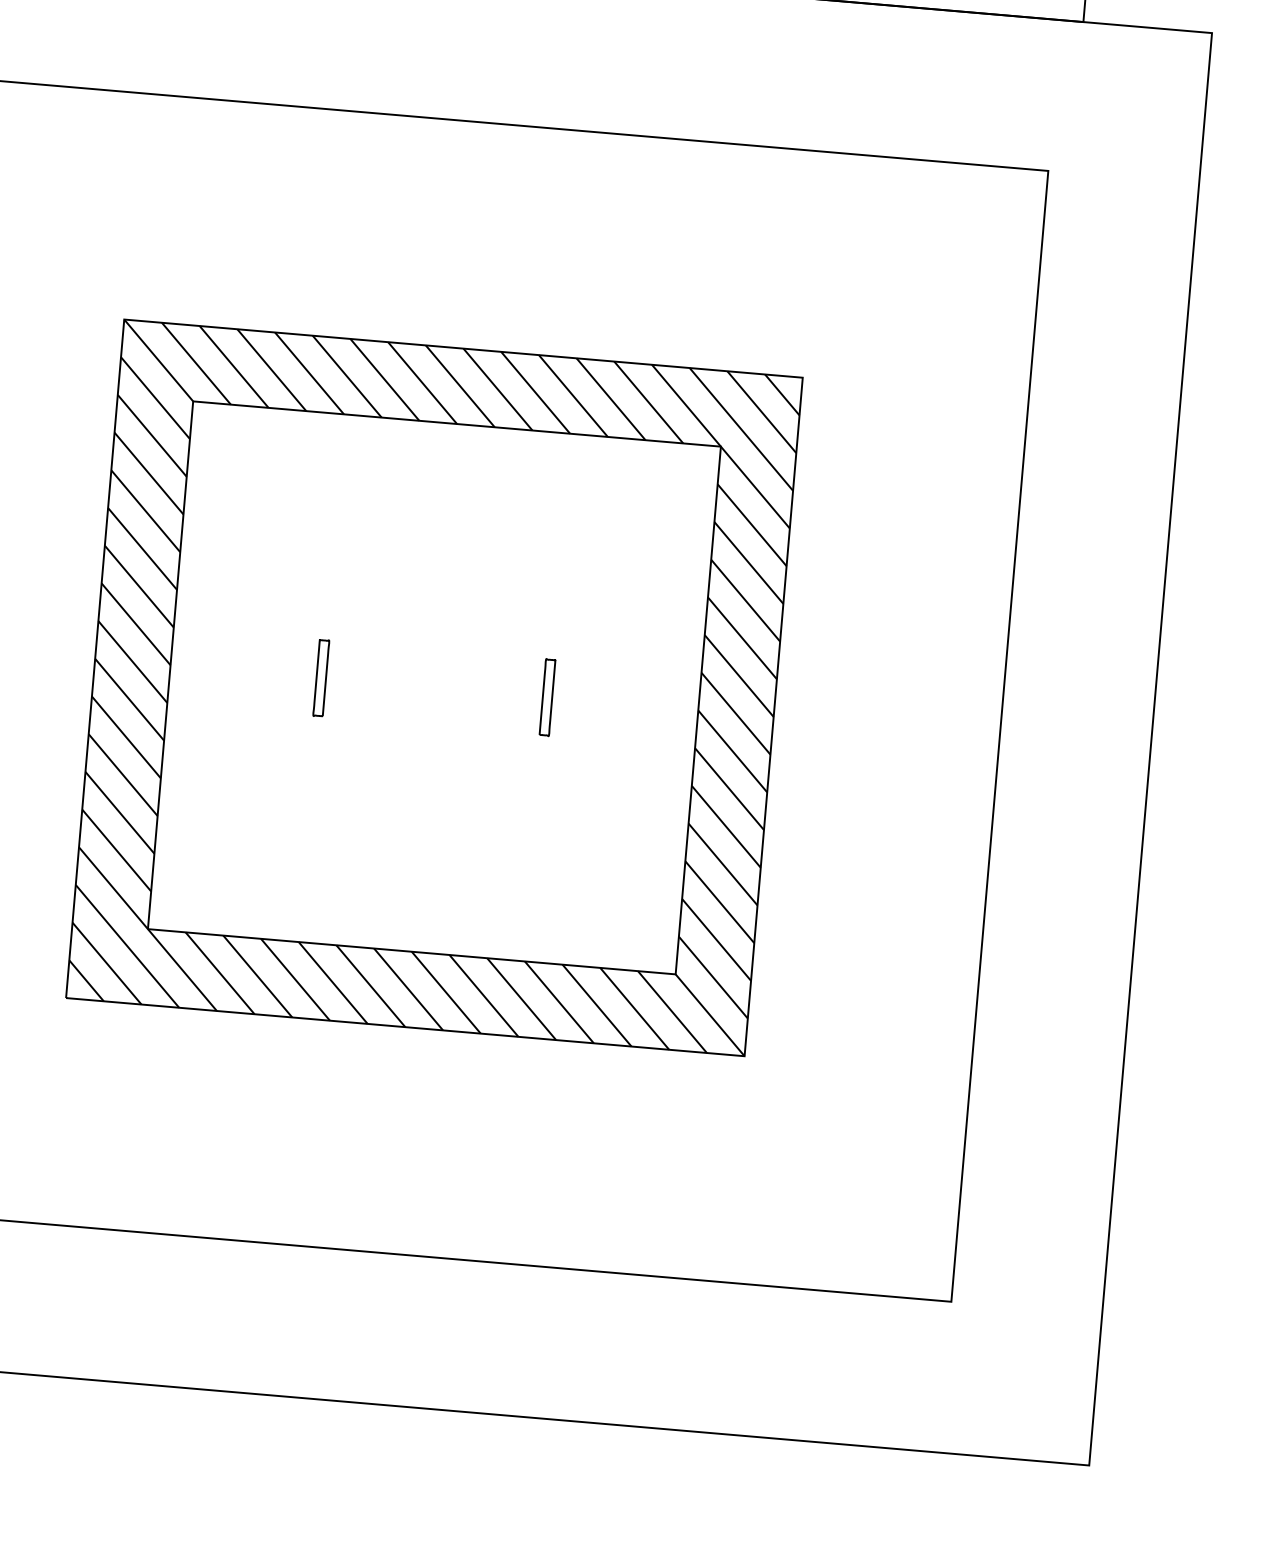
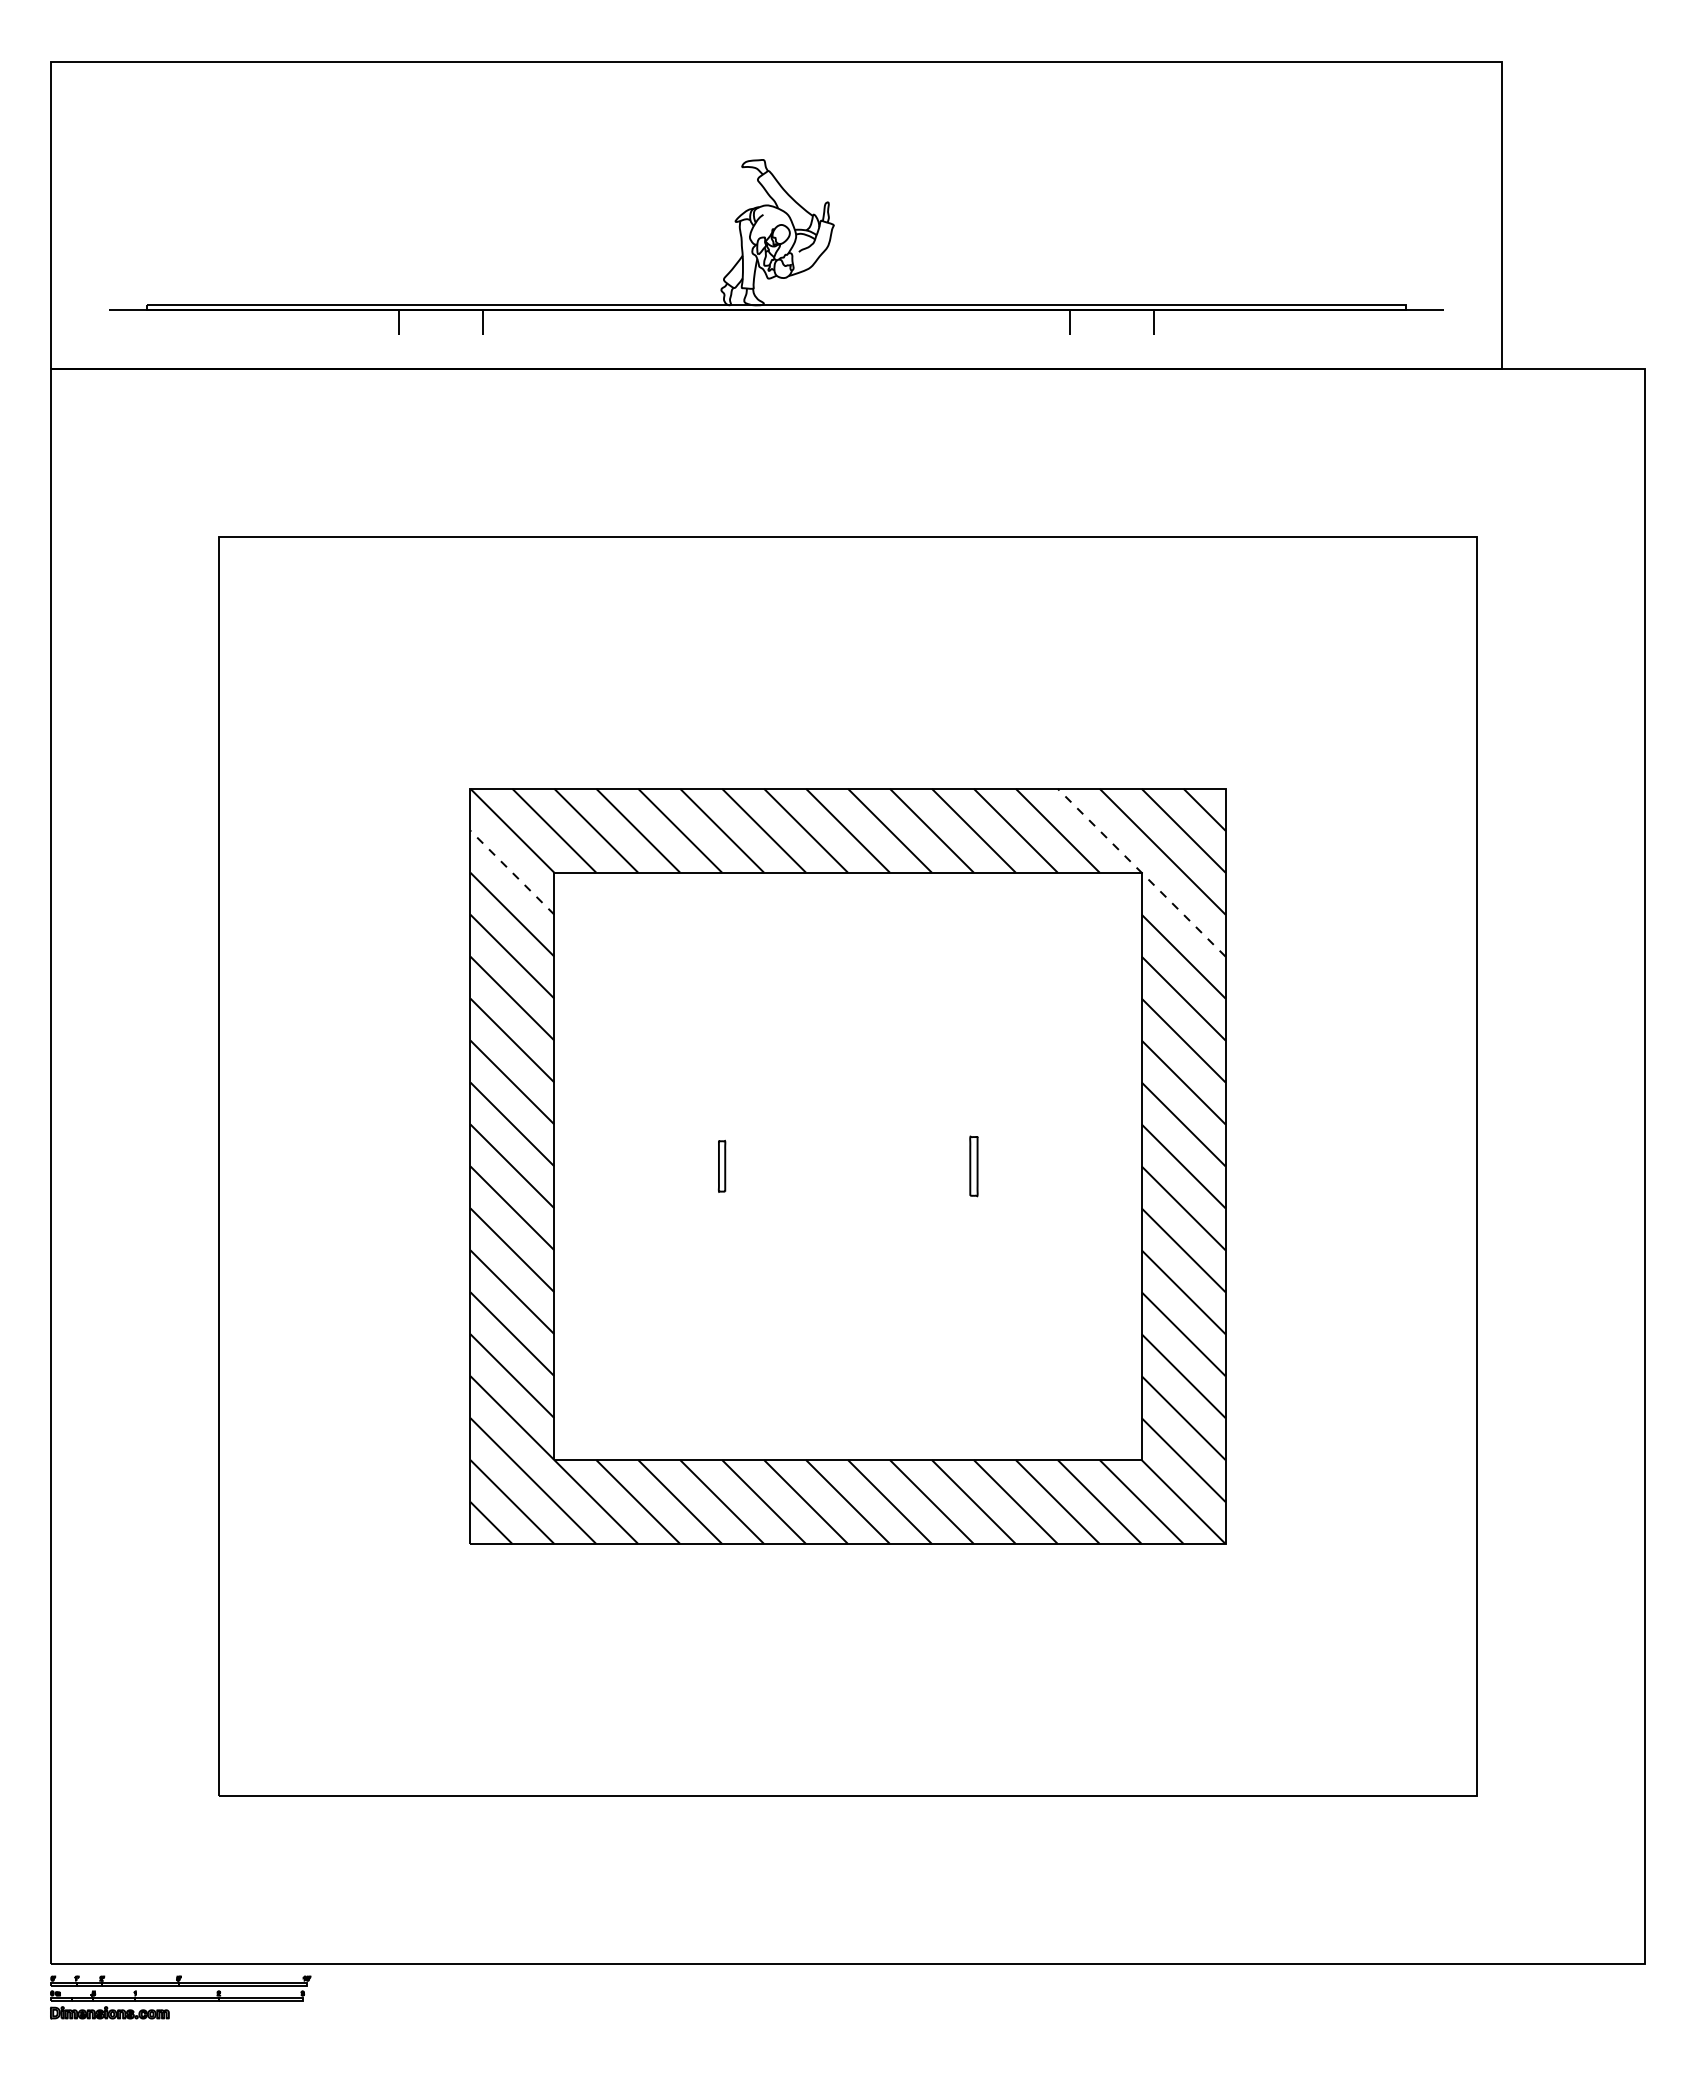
line: (155, 397) -> (512, 872), solid -> dashed
line: (720, 446) -> (1141, 872), solid -> dashed
part: (320, 678) -> (721, 1166), size x0.6
part: (547, 697) -> (973, 1166), size x0.7

